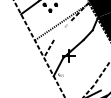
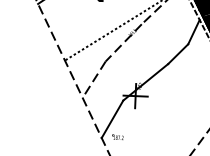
line: (62, 30) -> (124, 41), added

